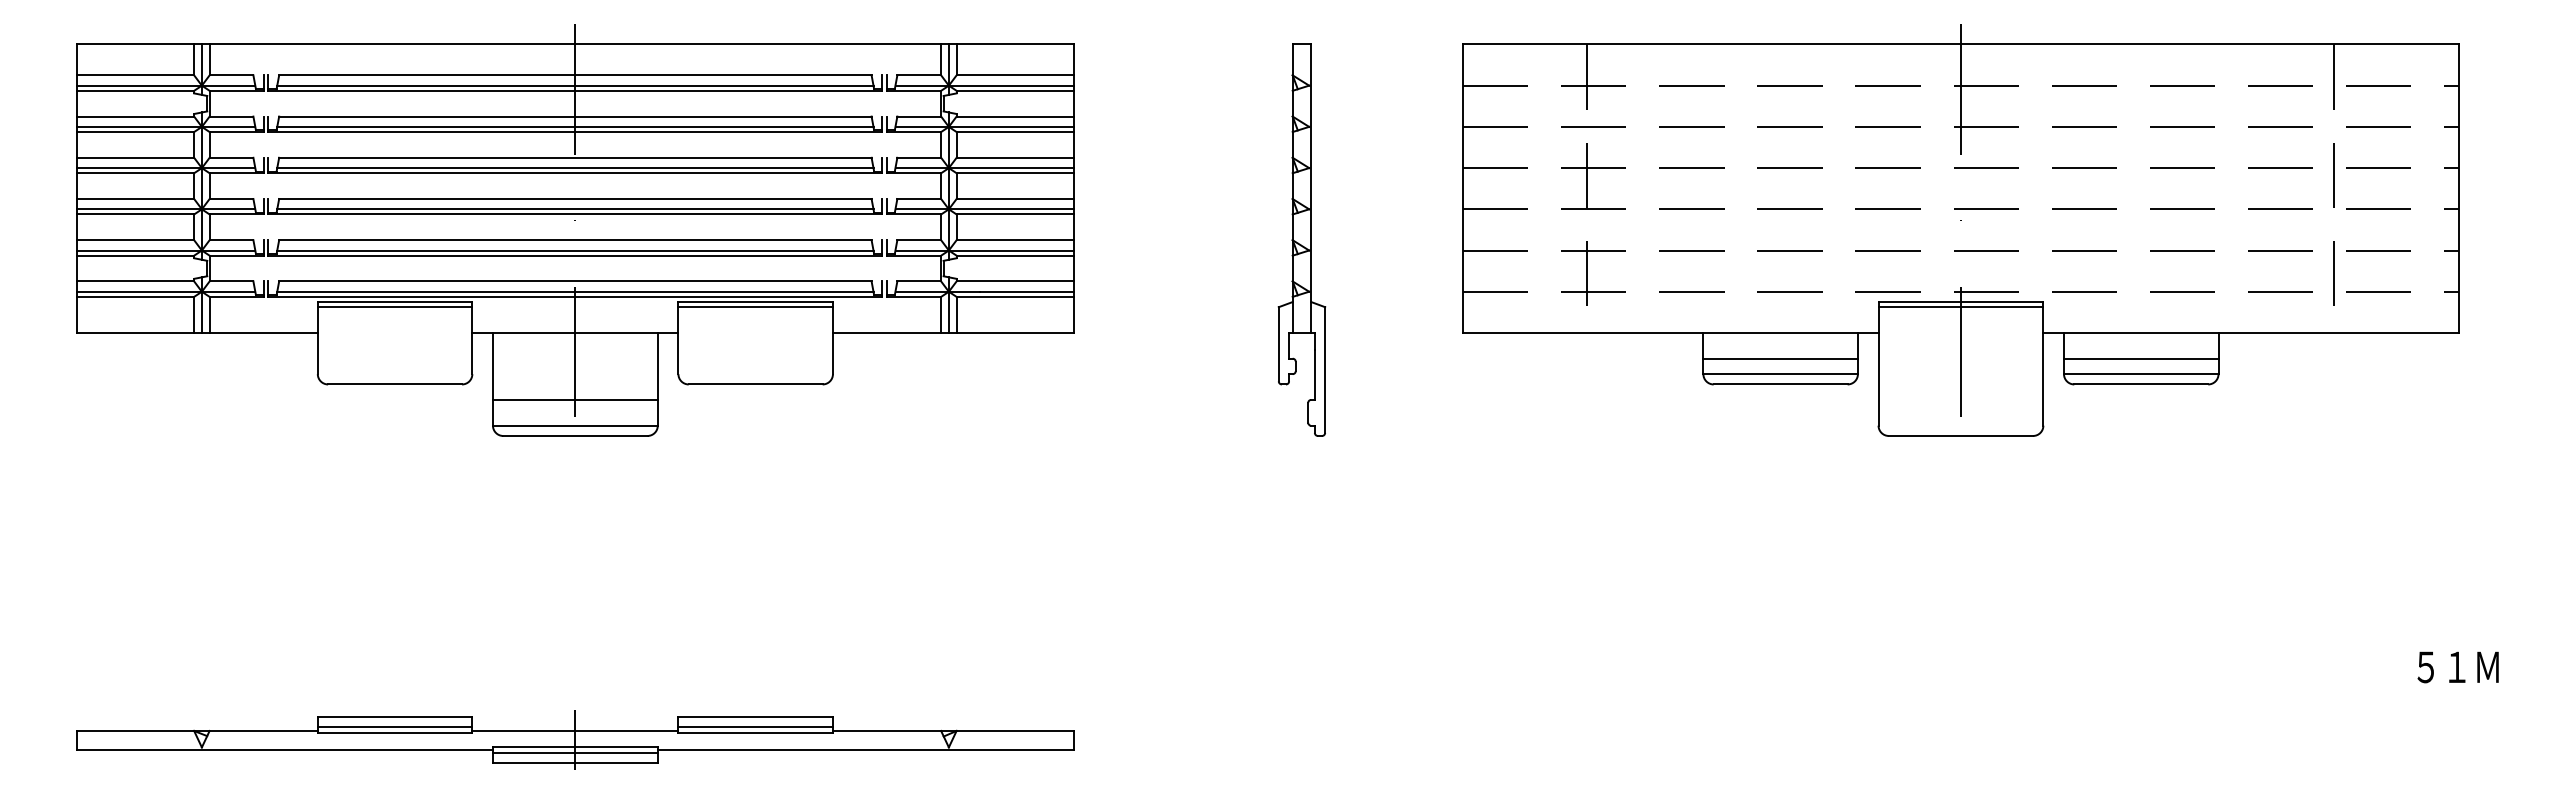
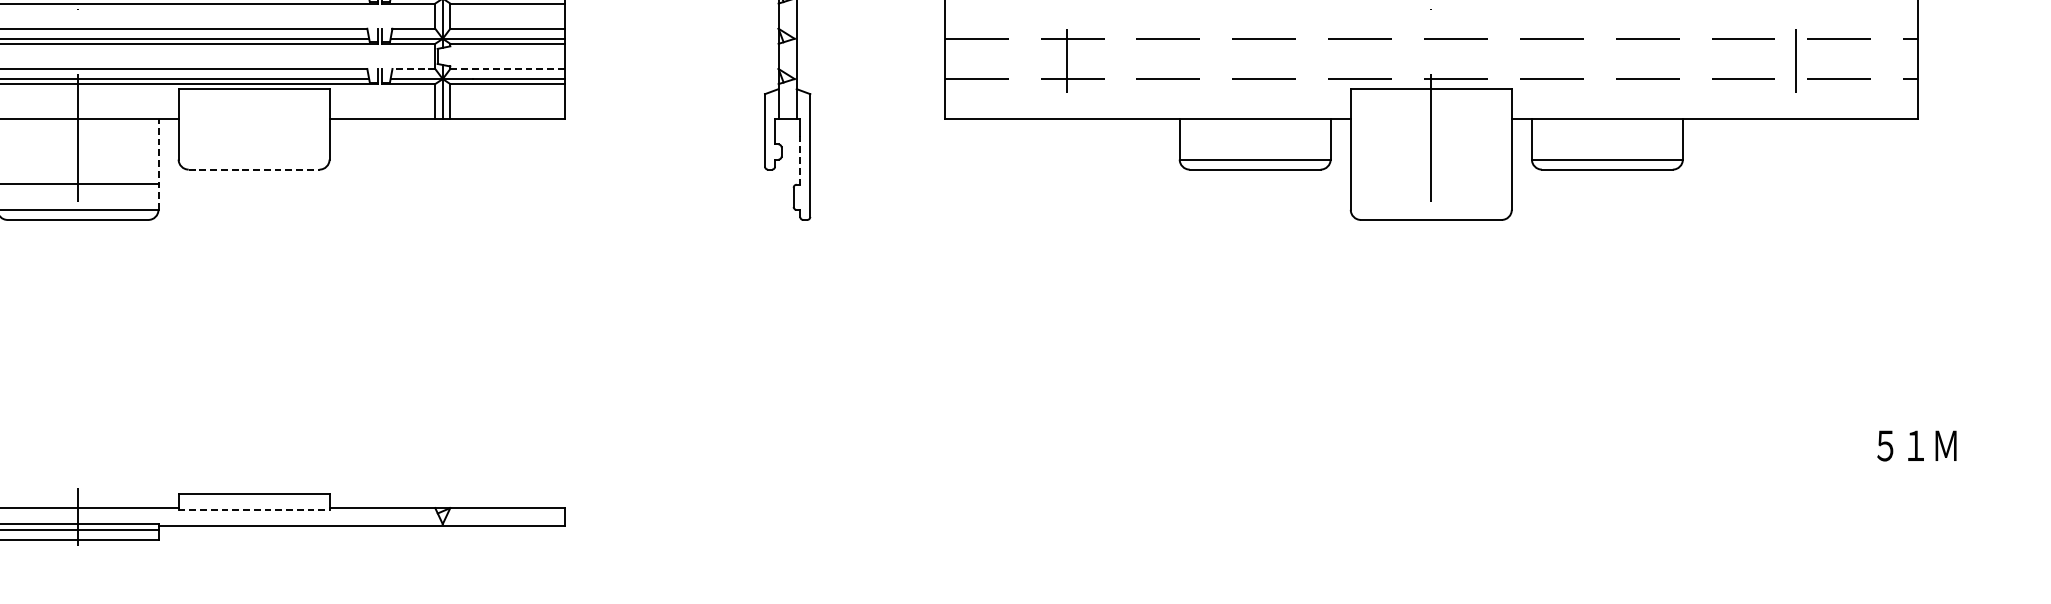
line: (919, 281) -> (414, 69), solid -> dashed
line: (1015, 281) -> (507, 69), solid -> dashed
line: (755, 307) -> (253, 94), removed
line: (1960, 307) -> (1430, 94), removed
line: (1780, 358) -> (1255, 144), removed
line: (2141, 358) -> (1607, 144), removed
line: (1314, 375) -> (799, 160), solid -> dashed
line: (657, 378) -> (158, 163), solid -> dashed
line: (755, 384) -> (253, 169), solid -> dashed
line: (755, 727) -> (253, 504), removed
line: (756, 733) -> (254, 510), solid -> dashed

